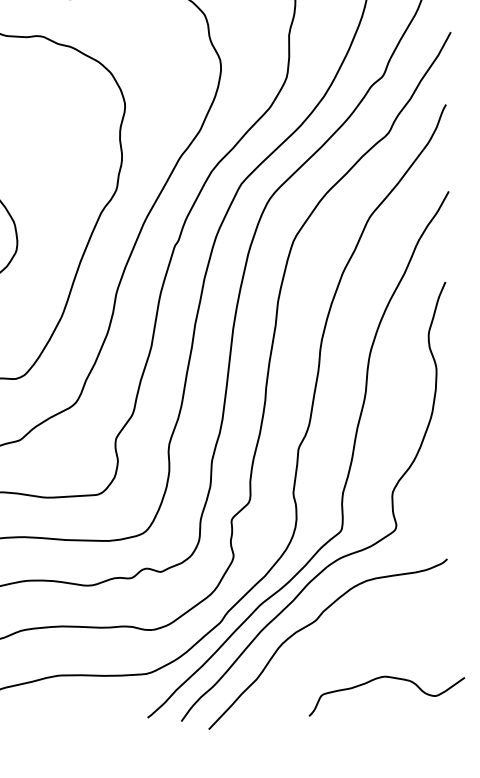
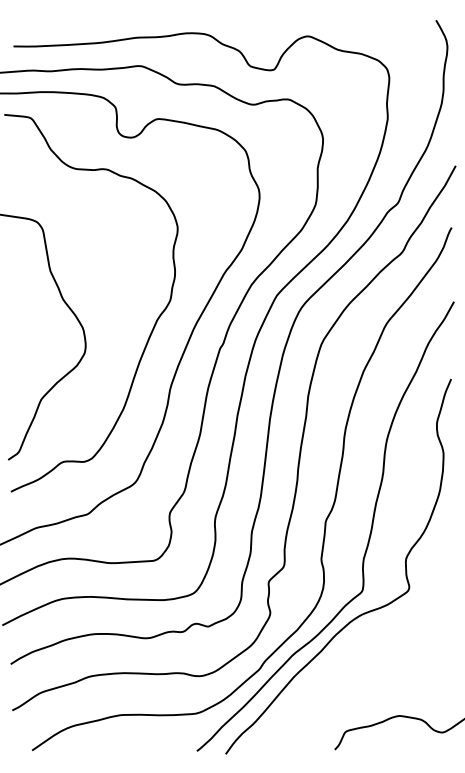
curve: (312, 624) -> (337, 671), removed

